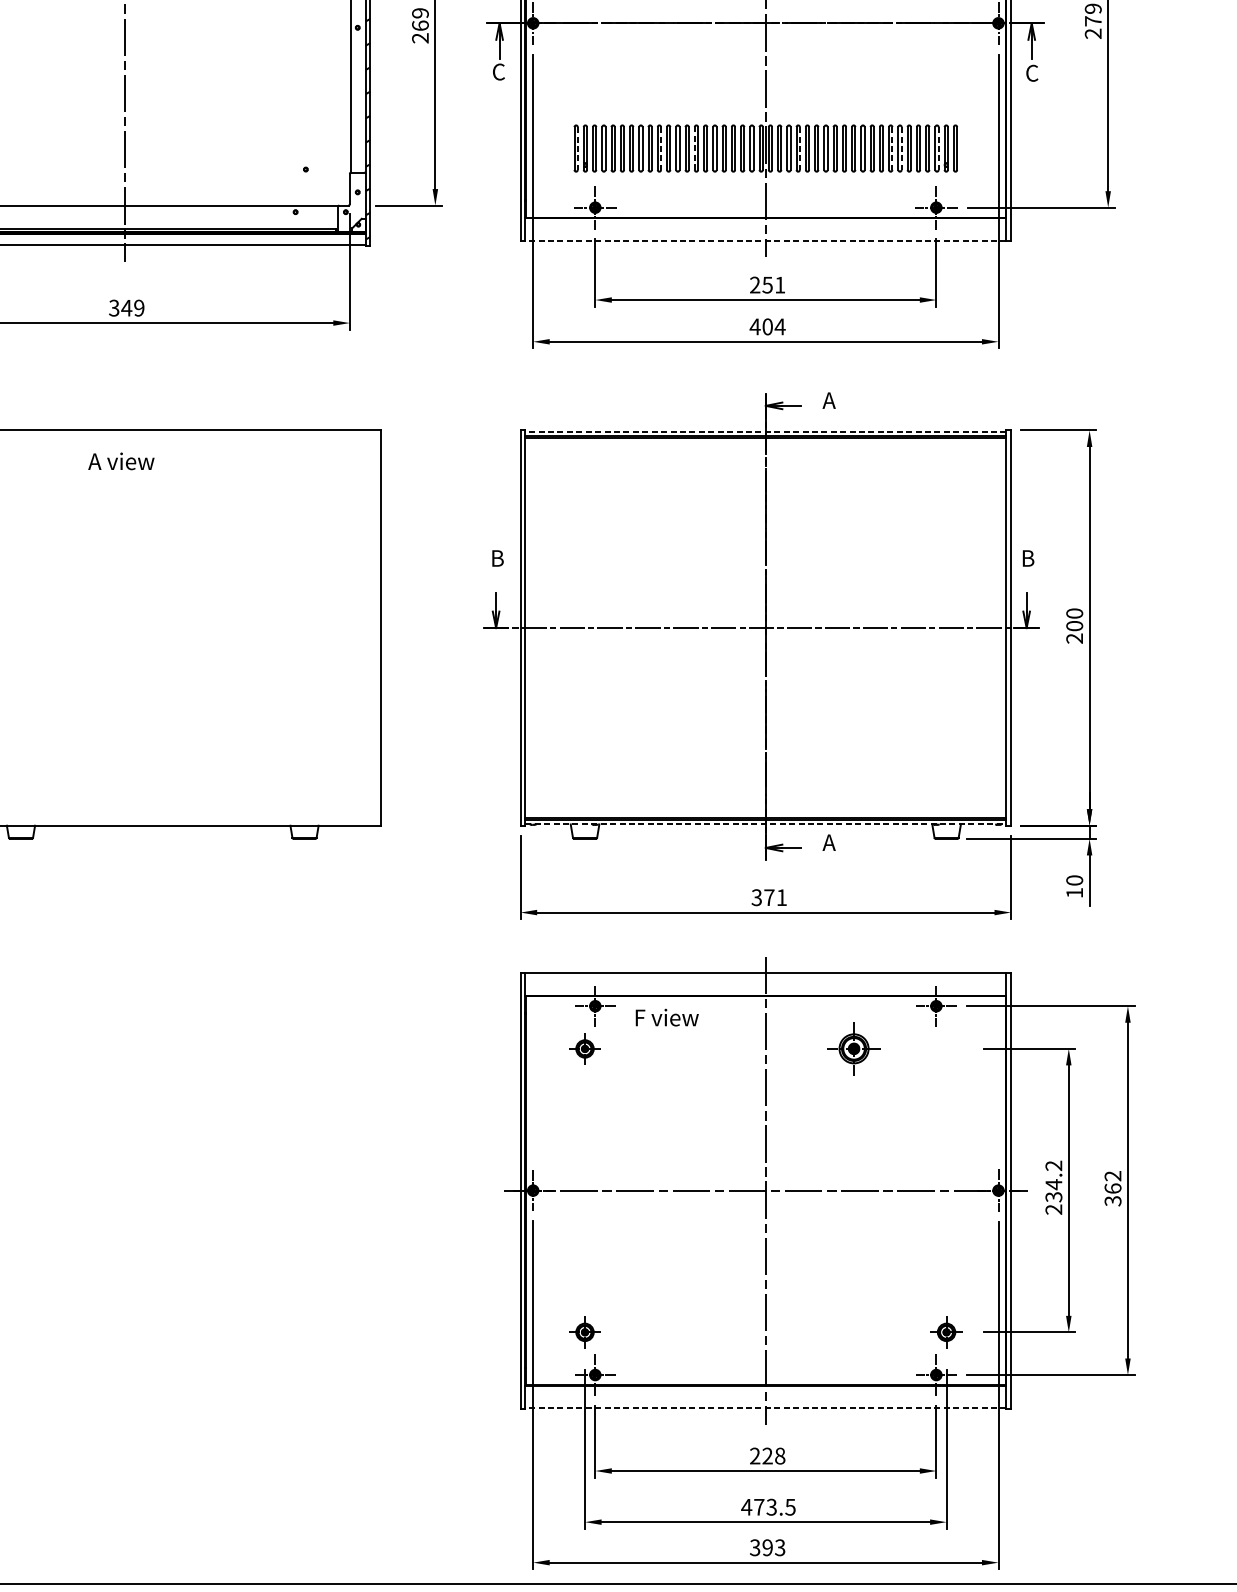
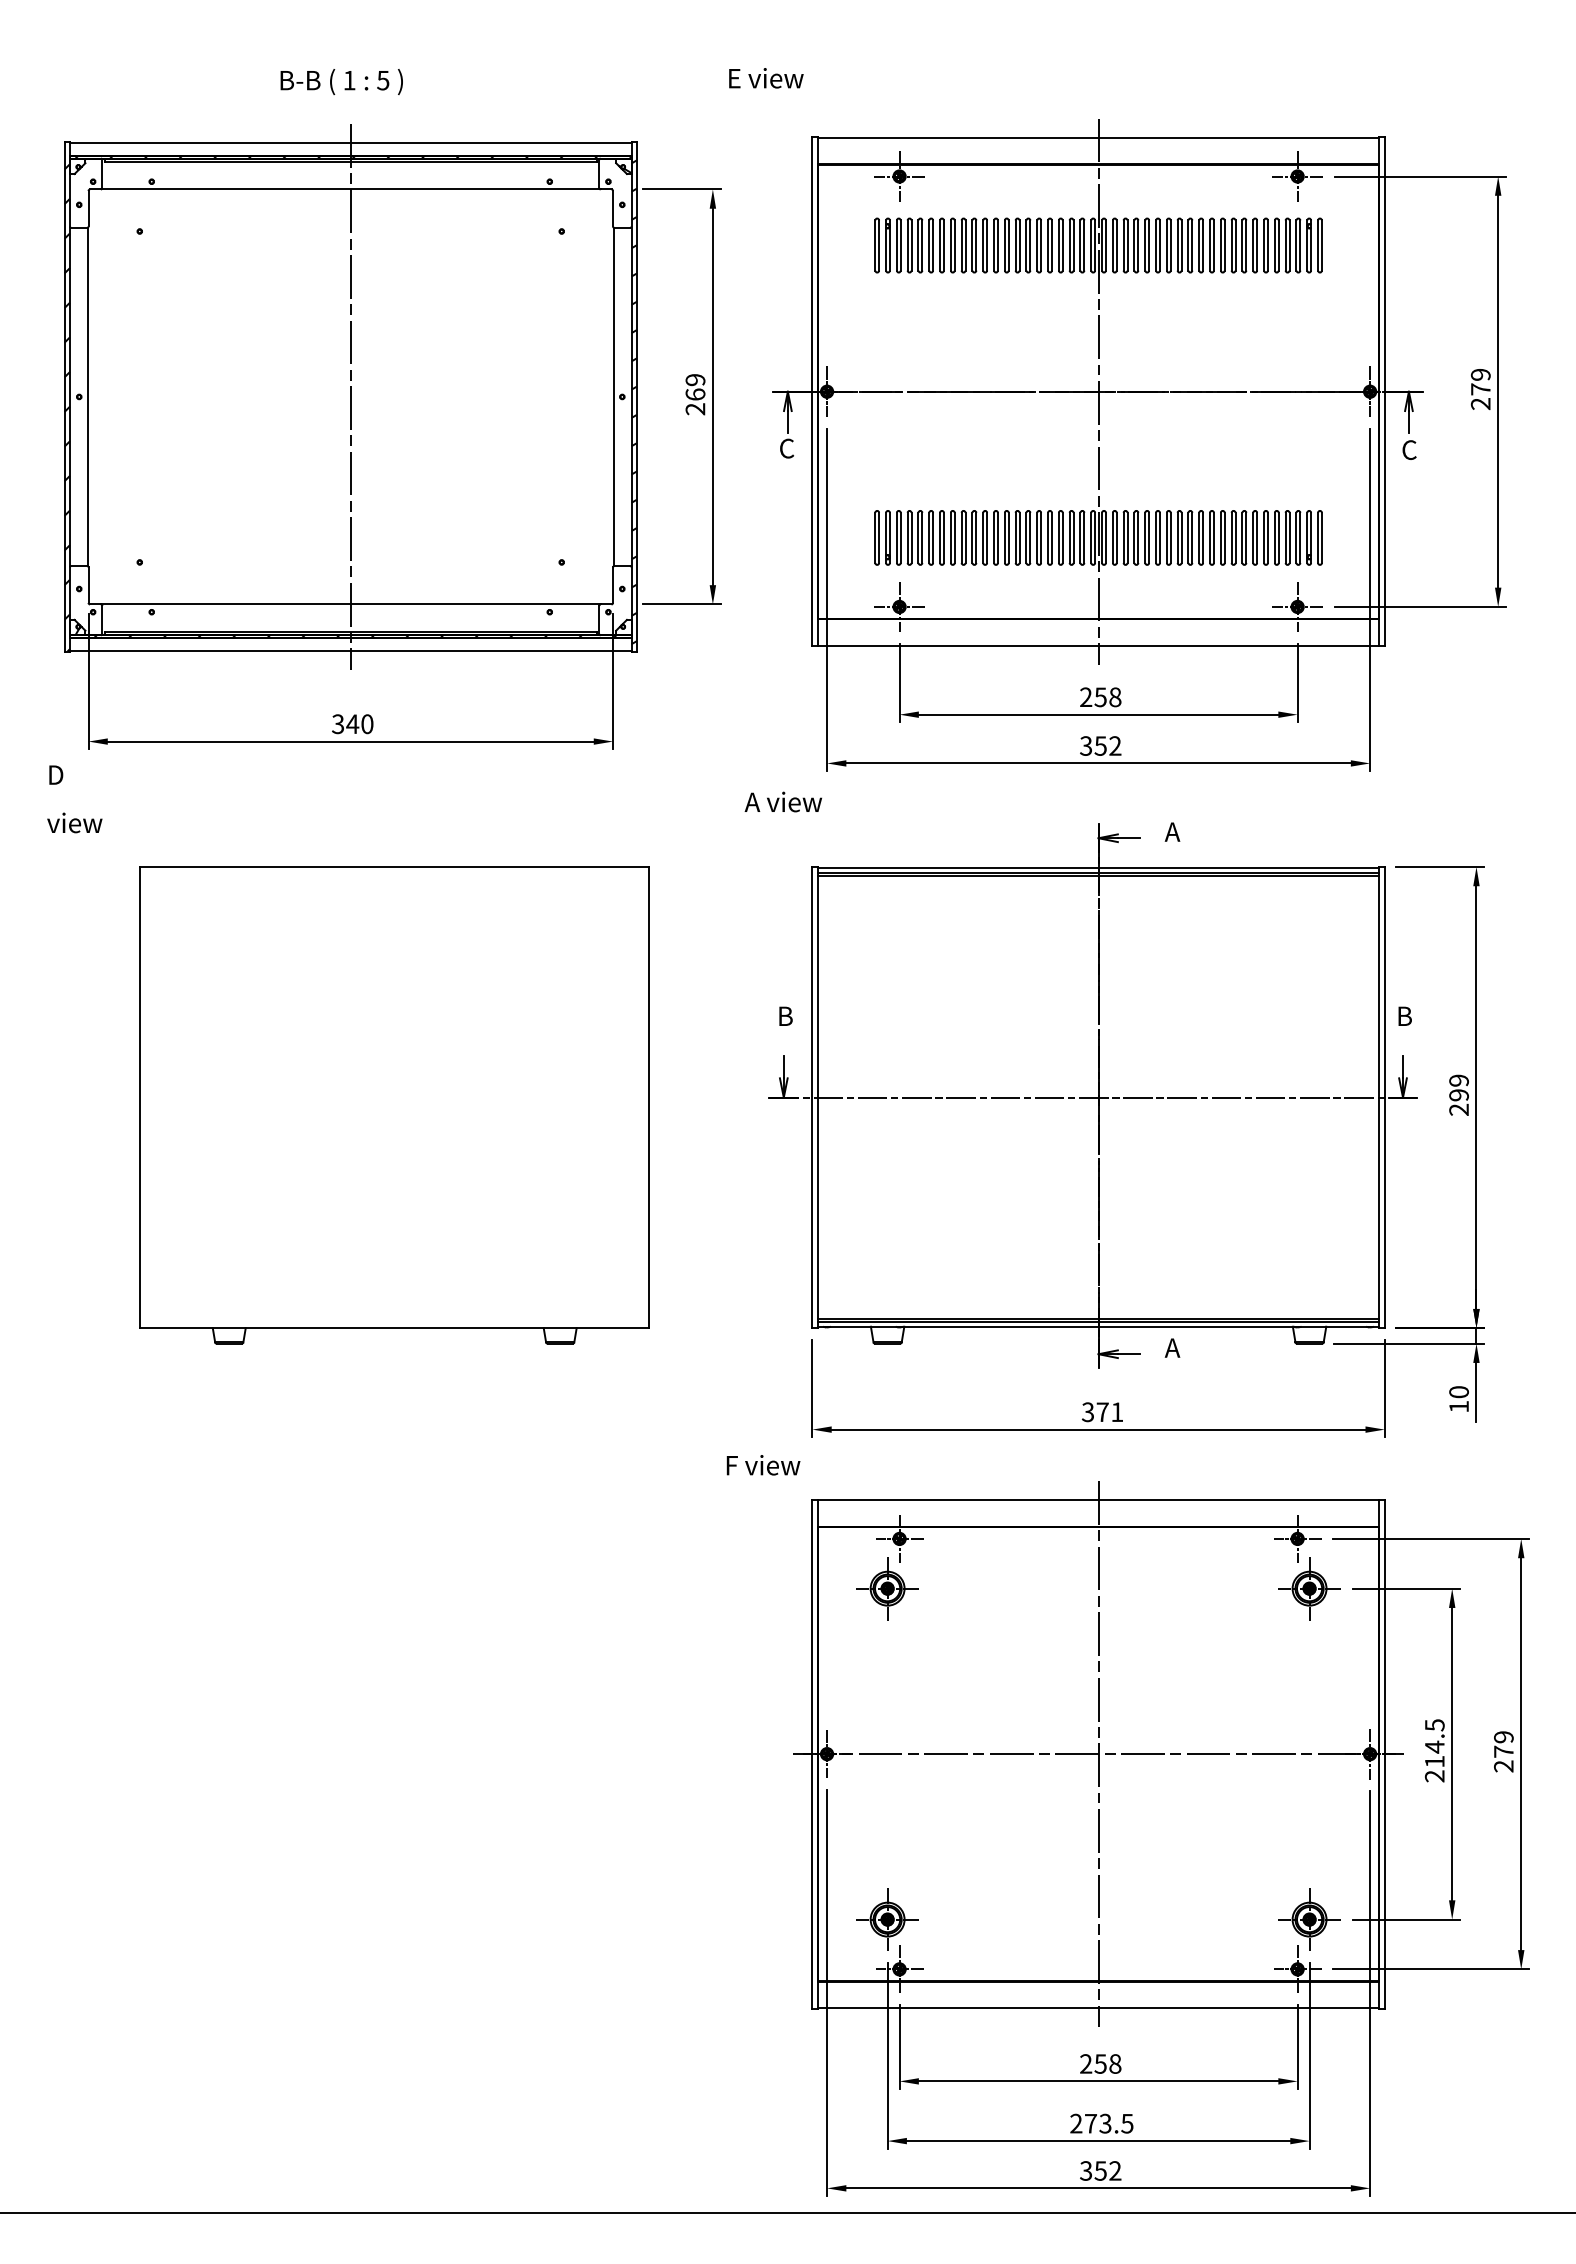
line: (694, 148) -> (1015, 537), dashed -> solid
line: (578, 149) -> (879, 538), dashed -> solid
line: (661, 149) -> (976, 538), dashed -> solid
line: (800, 149) -> (1138, 538), dashed -> solid
line: (892, 149) -> (1246, 538), dashed -> solid
line: (901, 149) -> (1257, 538), dashed -> solid
line: (938, 149) -> (1300, 538), dashed -> solid
line: (765, 240) -> (1098, 645), dashed -> solid
text: (780, 285) -> (1115, 697), 251 -> 258
text: (139, 308) -> (367, 724), 349 -> 340
text: (767, 326) -> (1100, 745), 404 -> 352
line: (765, 431) -> (1098, 868), dashed -> solid
text: (120, 460) -> (782, 801), moved
text: (1074, 619) -> (1458, 1087), 200 -> 299
line: (765, 824) -> (1098, 1326), dashed -> solid
text: (667, 1017) -> (763, 1465), moved
part: (584, 1048) -> (887, 1588), size x1.67
part: (854, 1048) -> (1309, 1588), moved
text: (1053, 1181) -> (1434, 1743), 234.2 -> 214.5
text: (1112, 1188) -> (1503, 1751), 362 -> 279
part: (584, 1332) -> (887, 1919), size x1.67
part: (946, 1332) -> (1309, 1919), size x1.67
line: (765, 1407) -> (1098, 2007), dashed -> solid
text: (767, 1455) -> (1100, 2063), 228 -> 258
text: (746, 1507) -> (1075, 2123), 473.5 -> 273.5
text: (773, 1547) -> (1107, 2170), 393 -> 352

